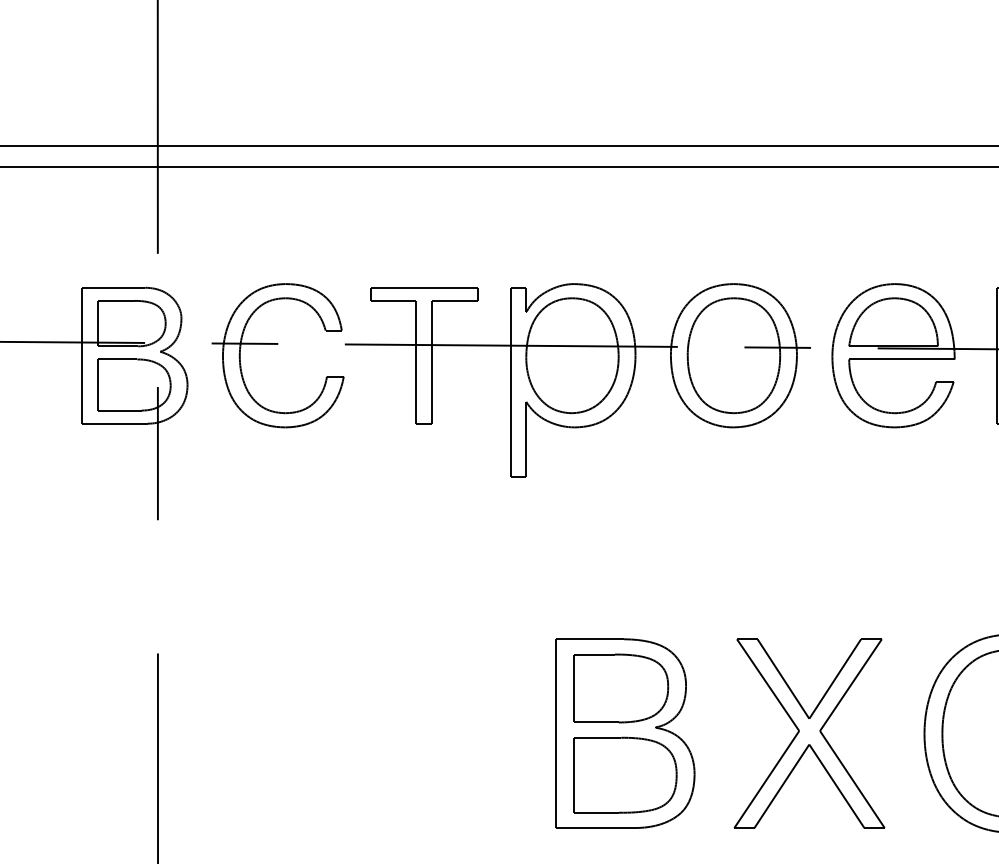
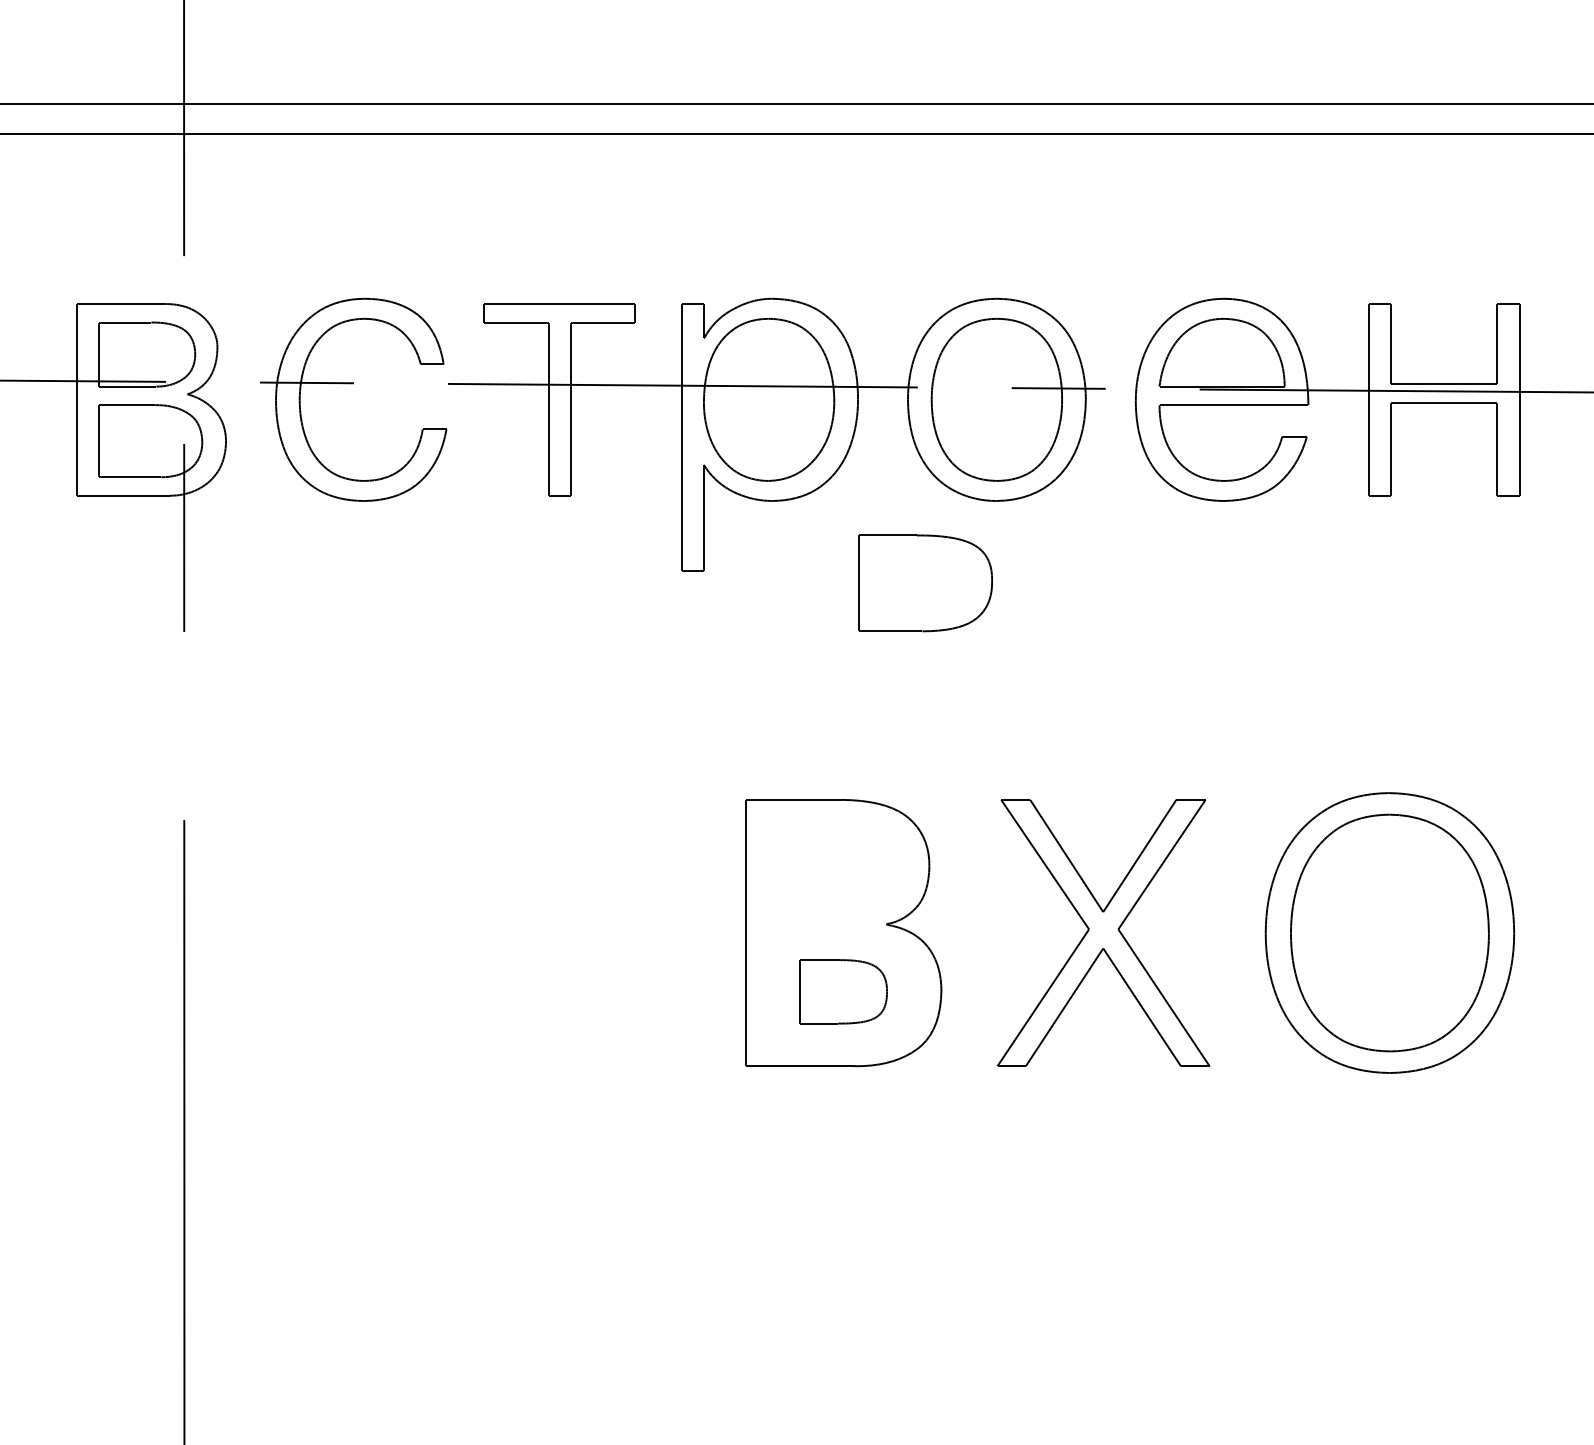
part: (620, 688) -> (925, 583), moved
part: (625, 775) -> (843, 991), size x0.6

